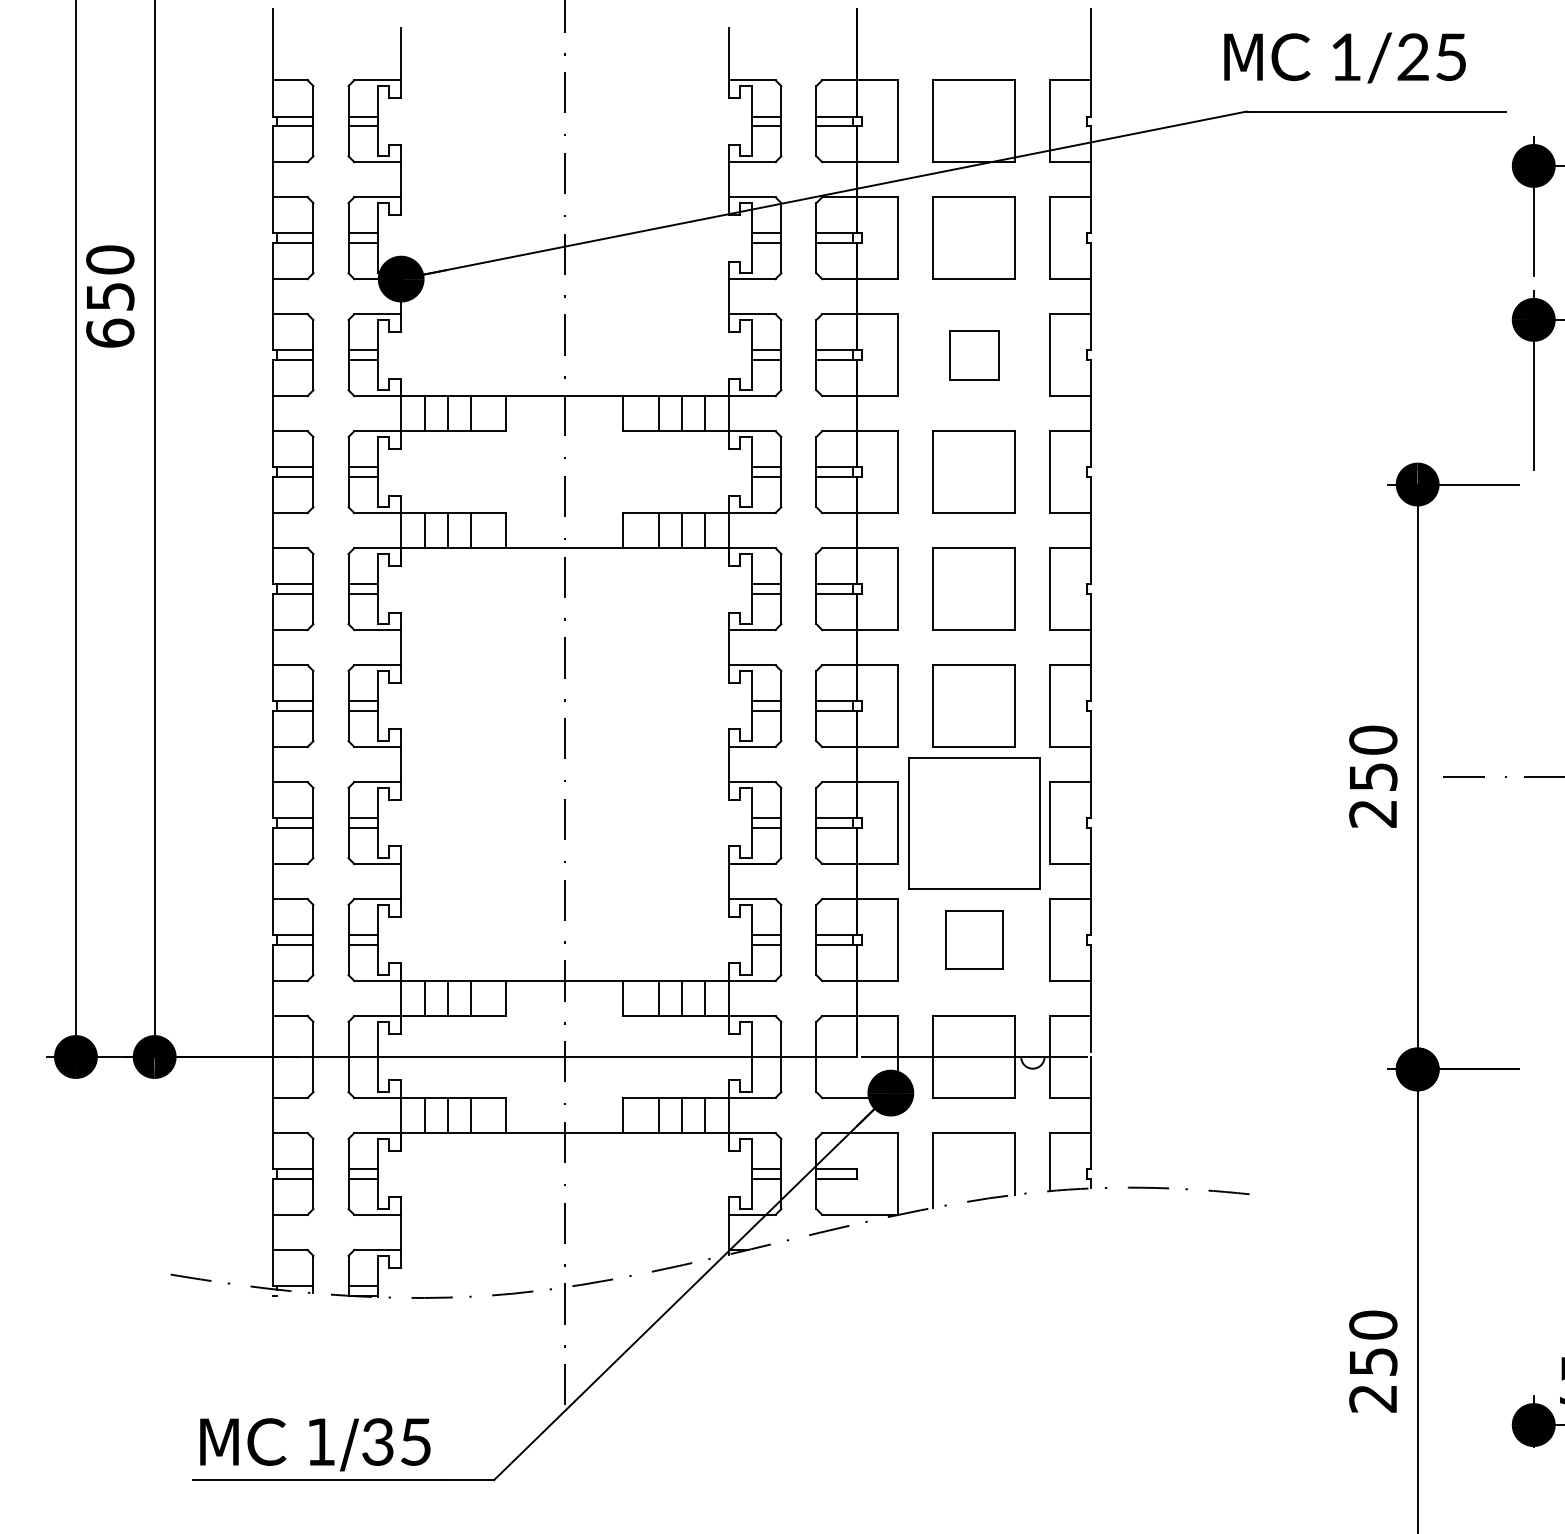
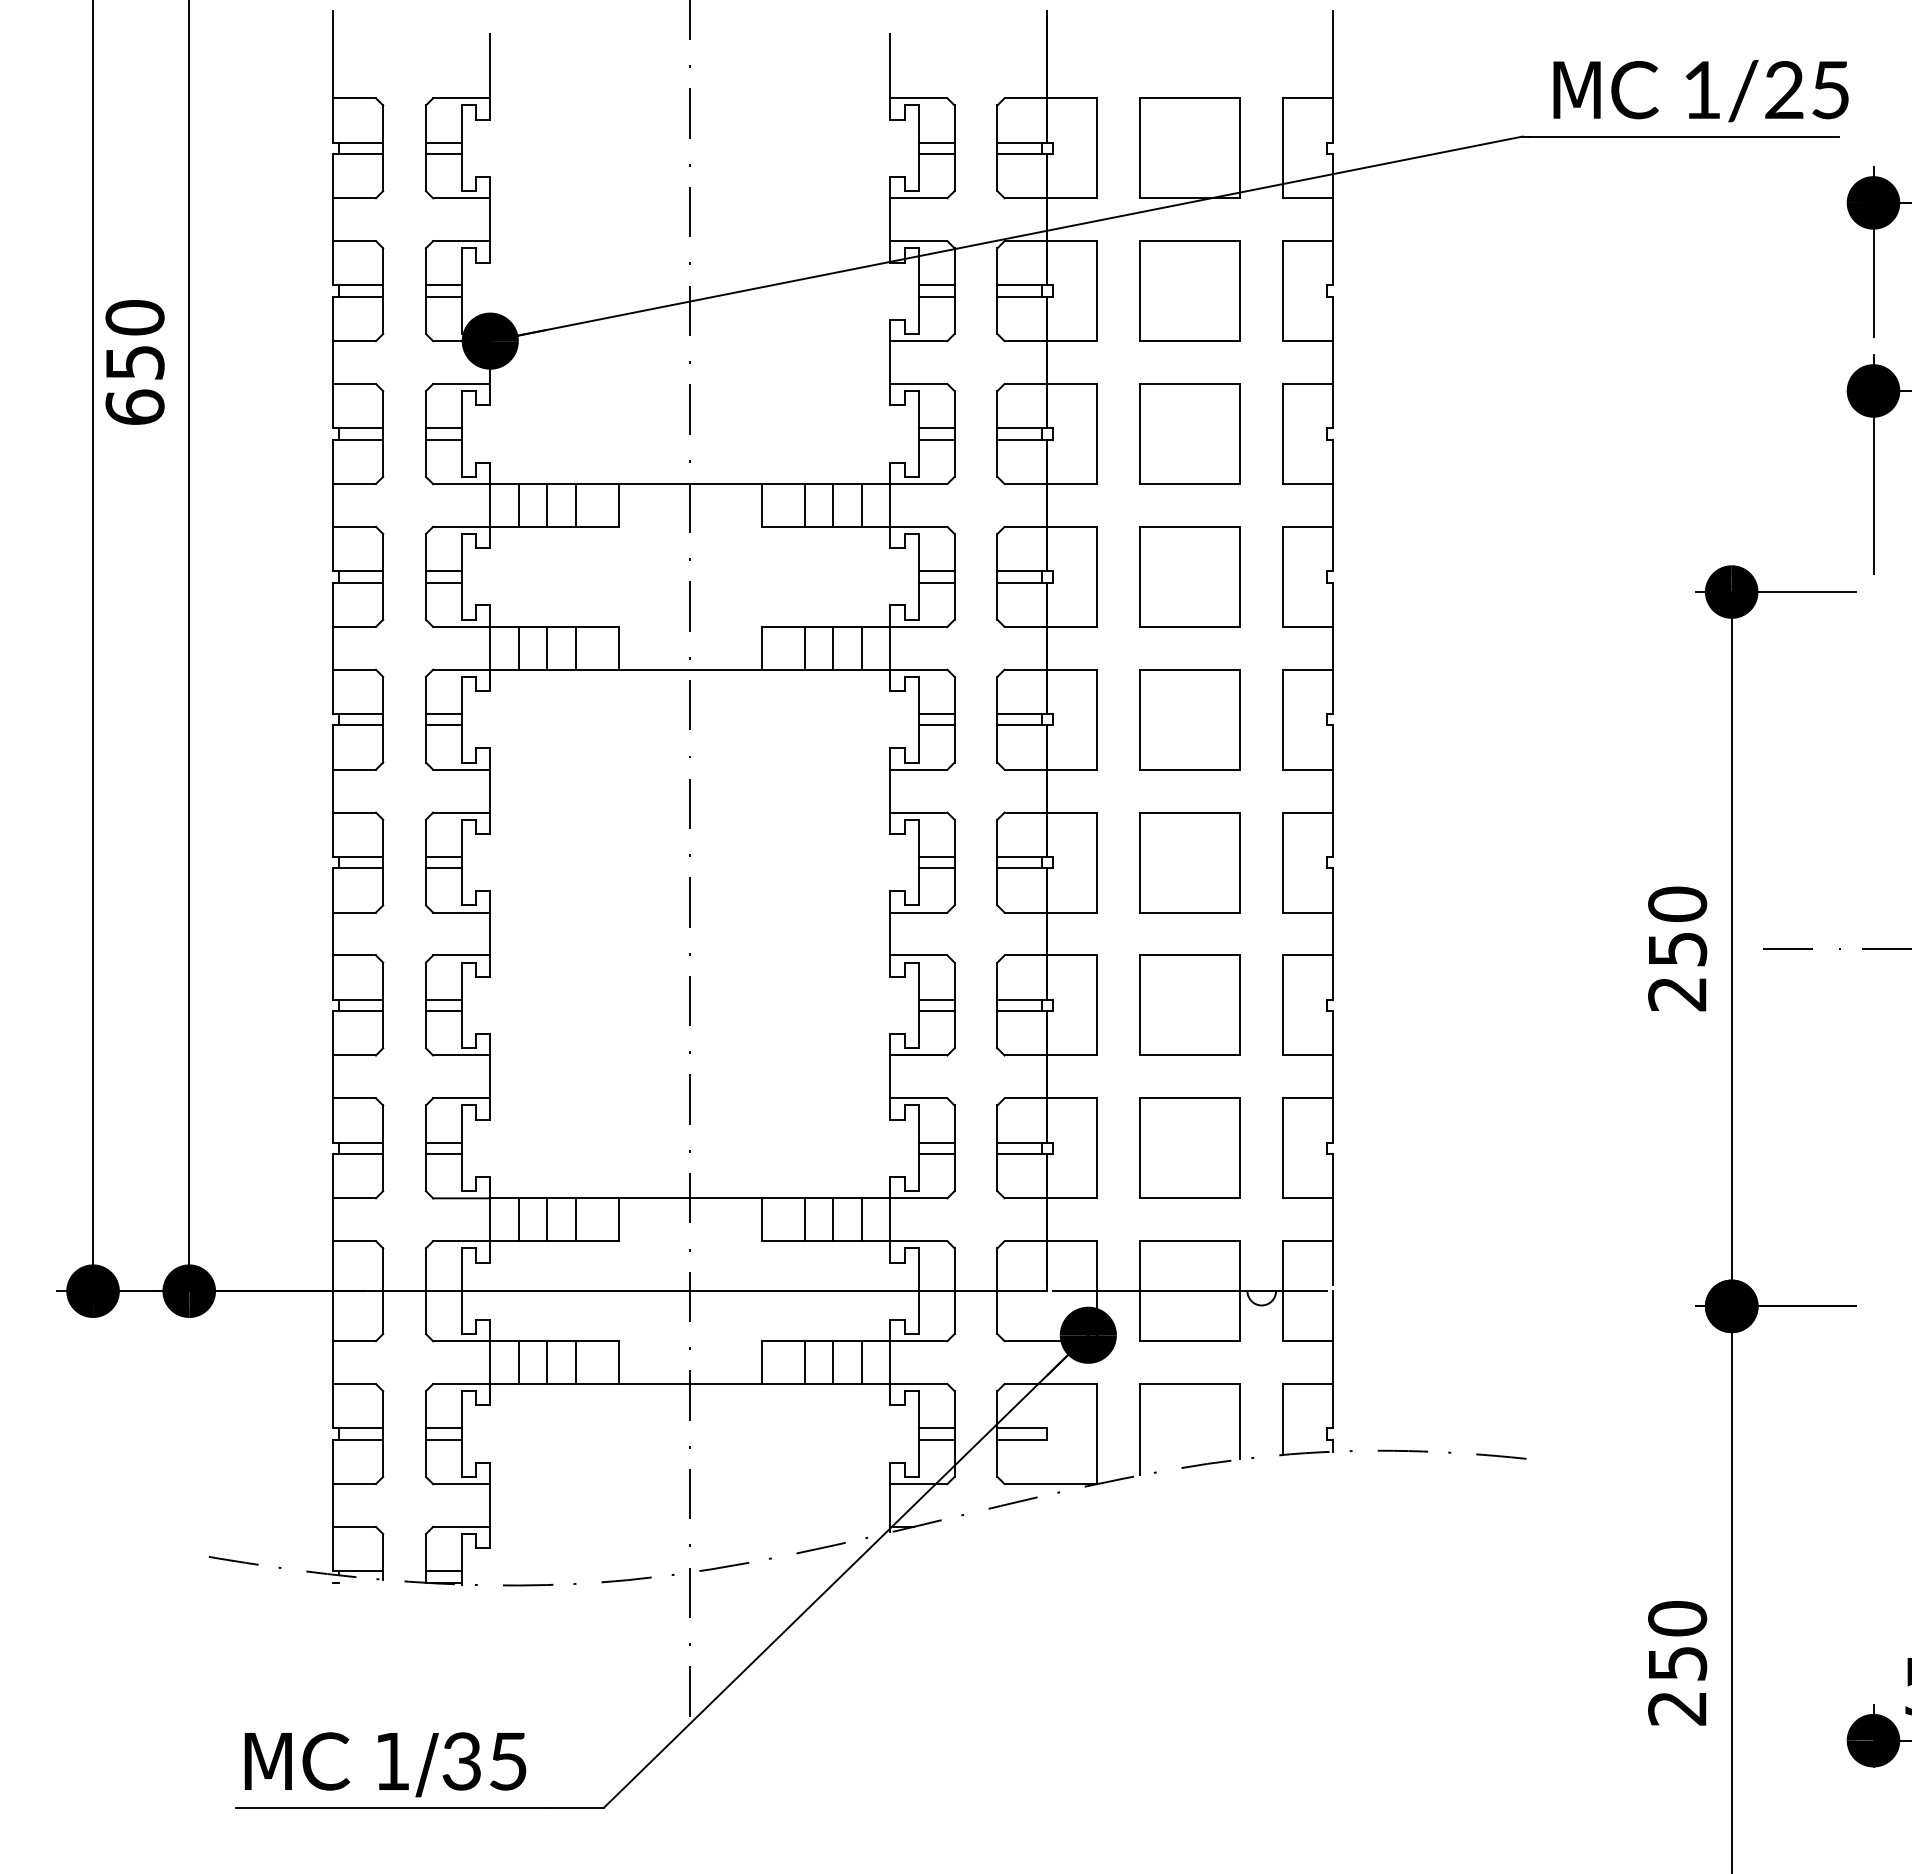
text: (1344, 58) -> (1700, 91), moved
part: (973, 354) -> (1189, 433), size x1.67
part: (973, 822) -> (1189, 1004), size x0.62
part: (973, 939) -> (1189, 1147), size x1.43

